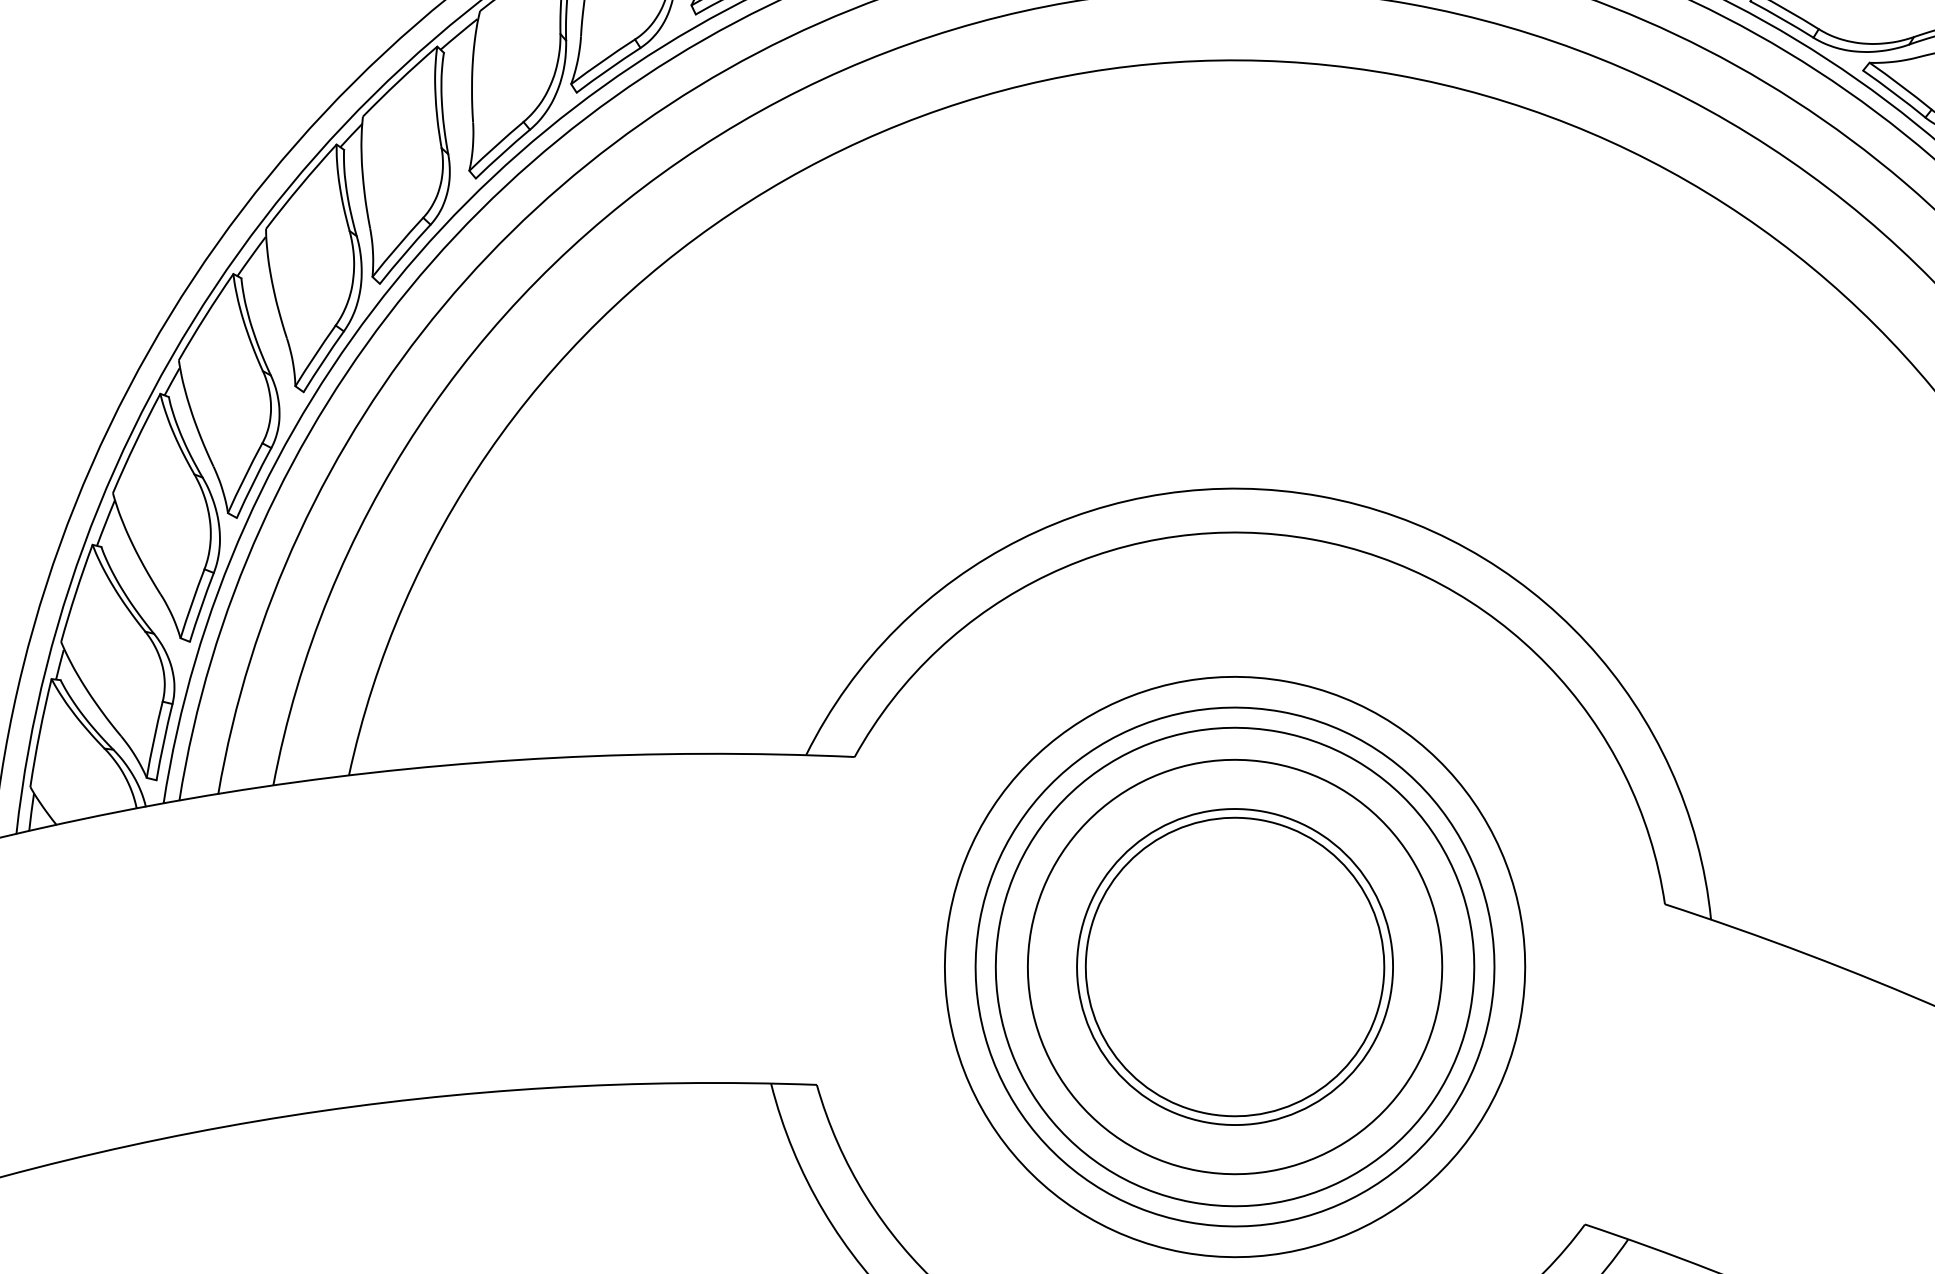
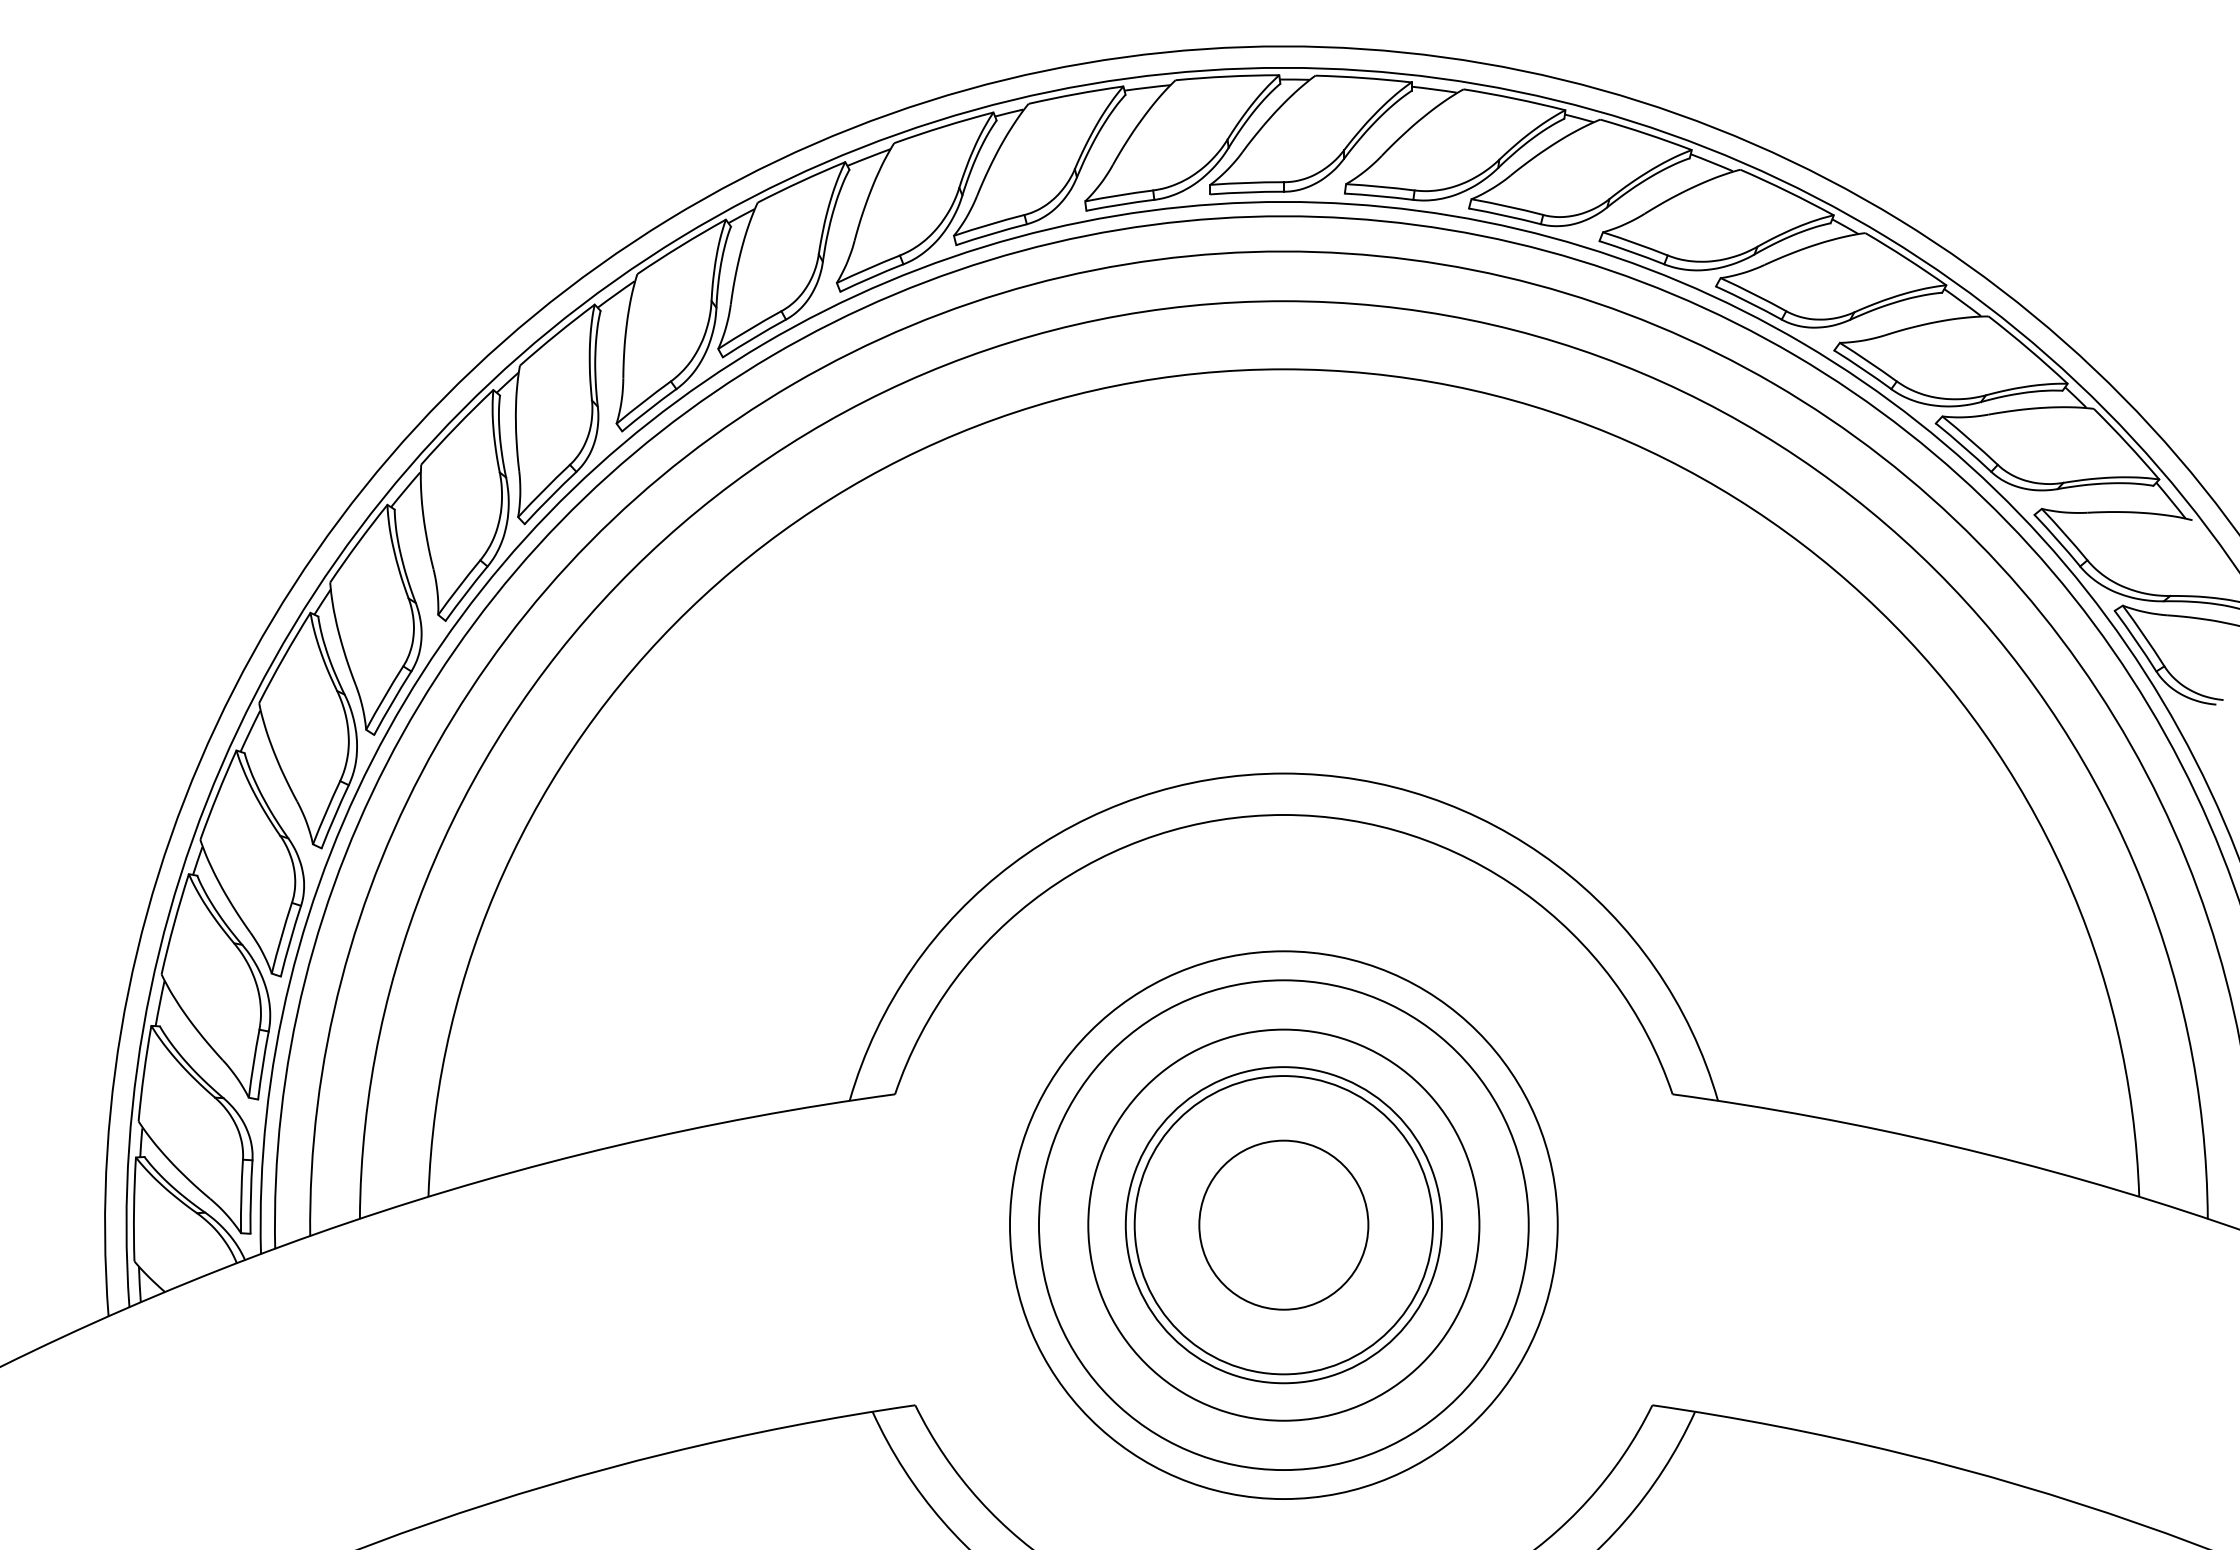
circle: (1234, 967) -> (1283, 1225), size x0.6
circle: (1234, 967) -> (1283, 1225), size x0.7

